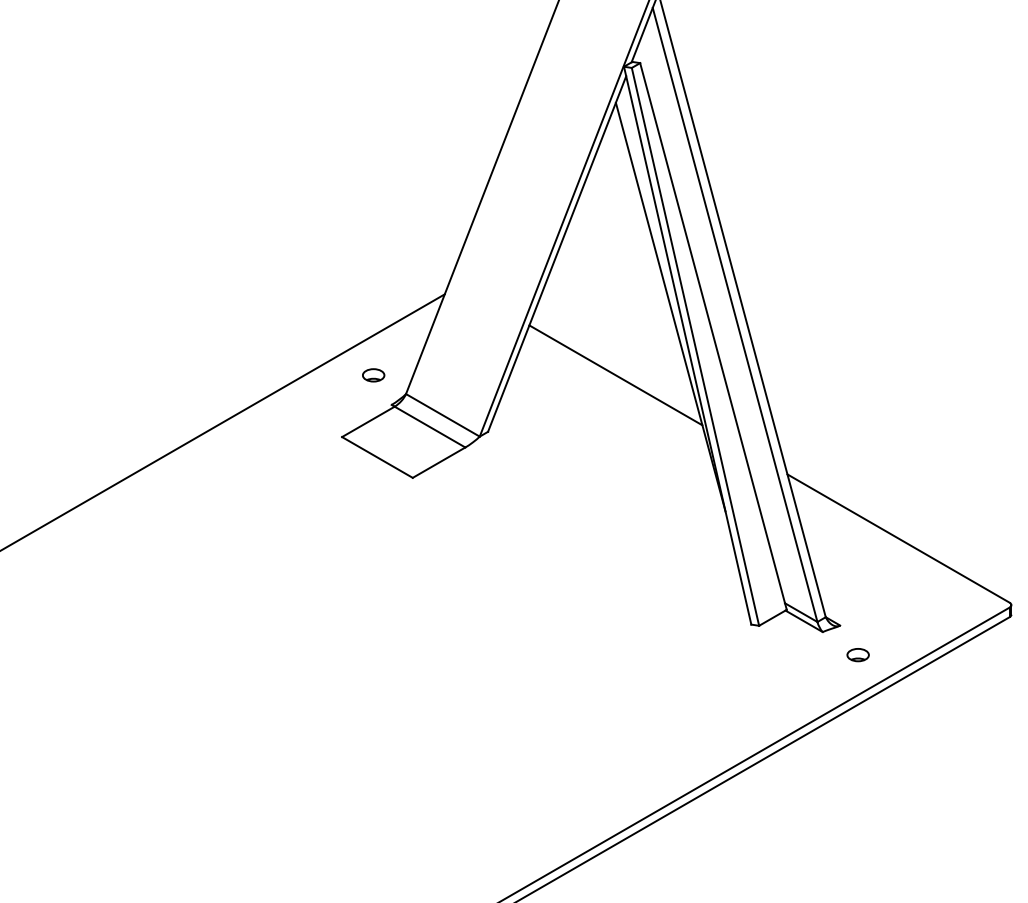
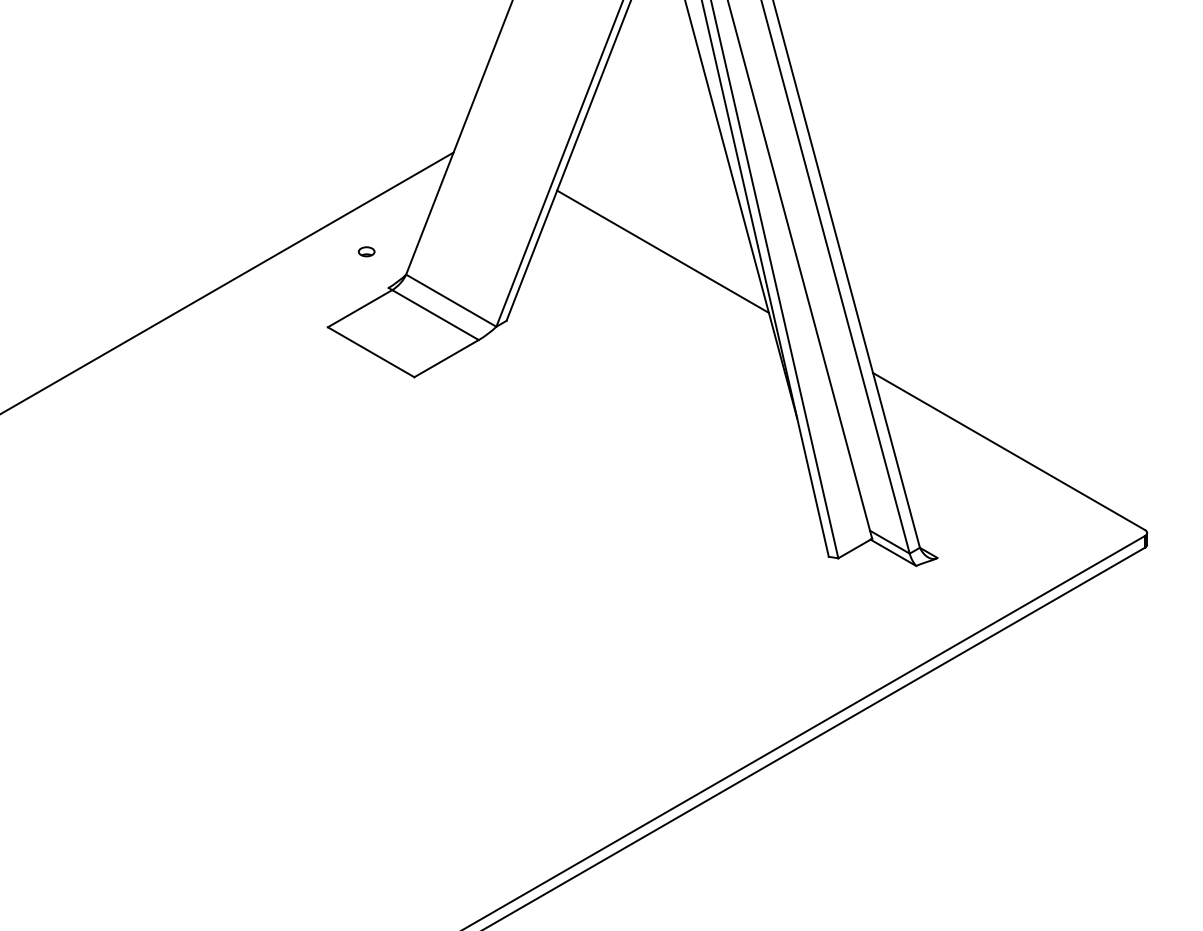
part: (373, 375) -> (366, 251), size x0.6
part: (857, 655) -> (958, 594), removed

